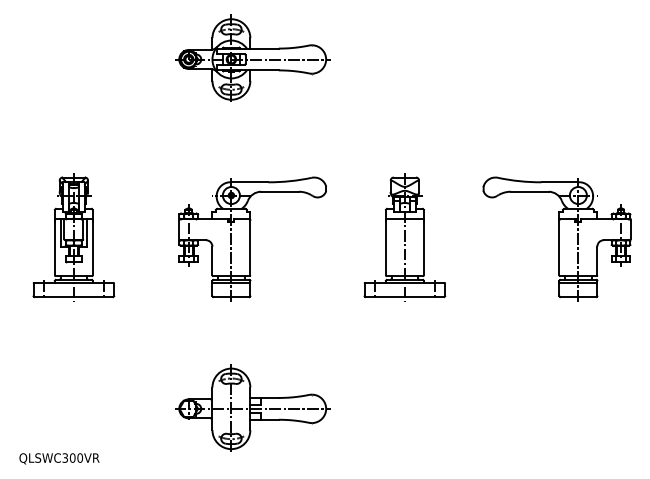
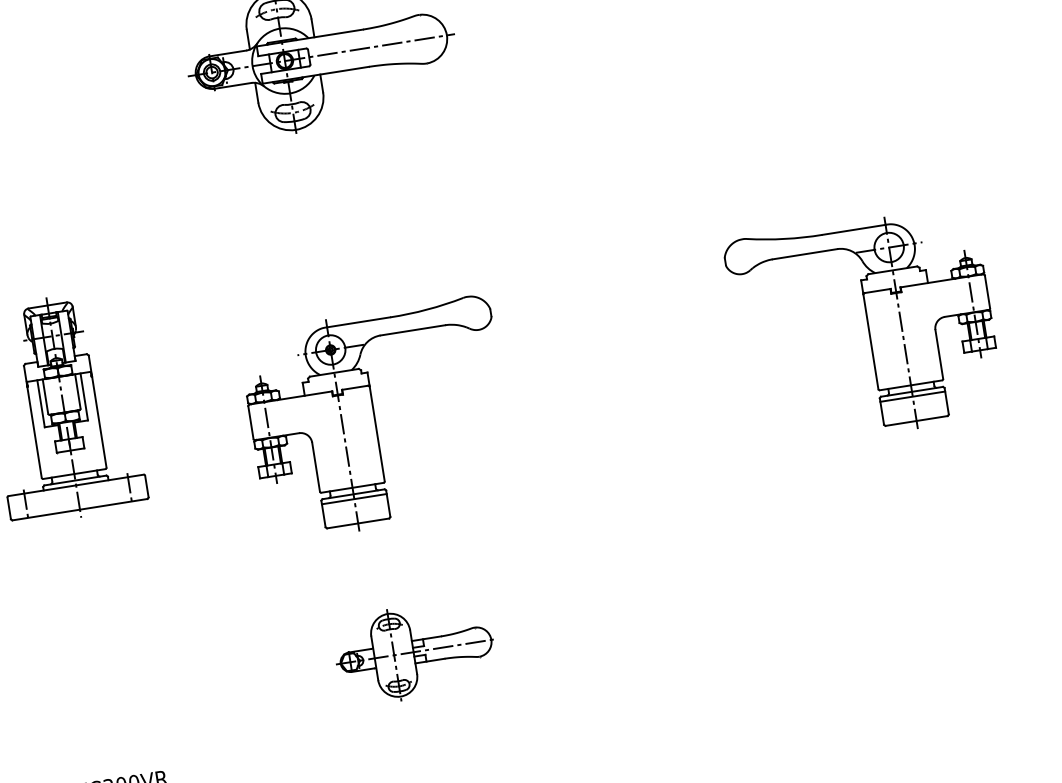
part: (404, 237) -> (629, 318), removed
part: (252, 238) -> (378, 417), moved
part: (556, 238) -> (863, 326), moved
part: (252, 407) -> (415, 650), size x0.6

